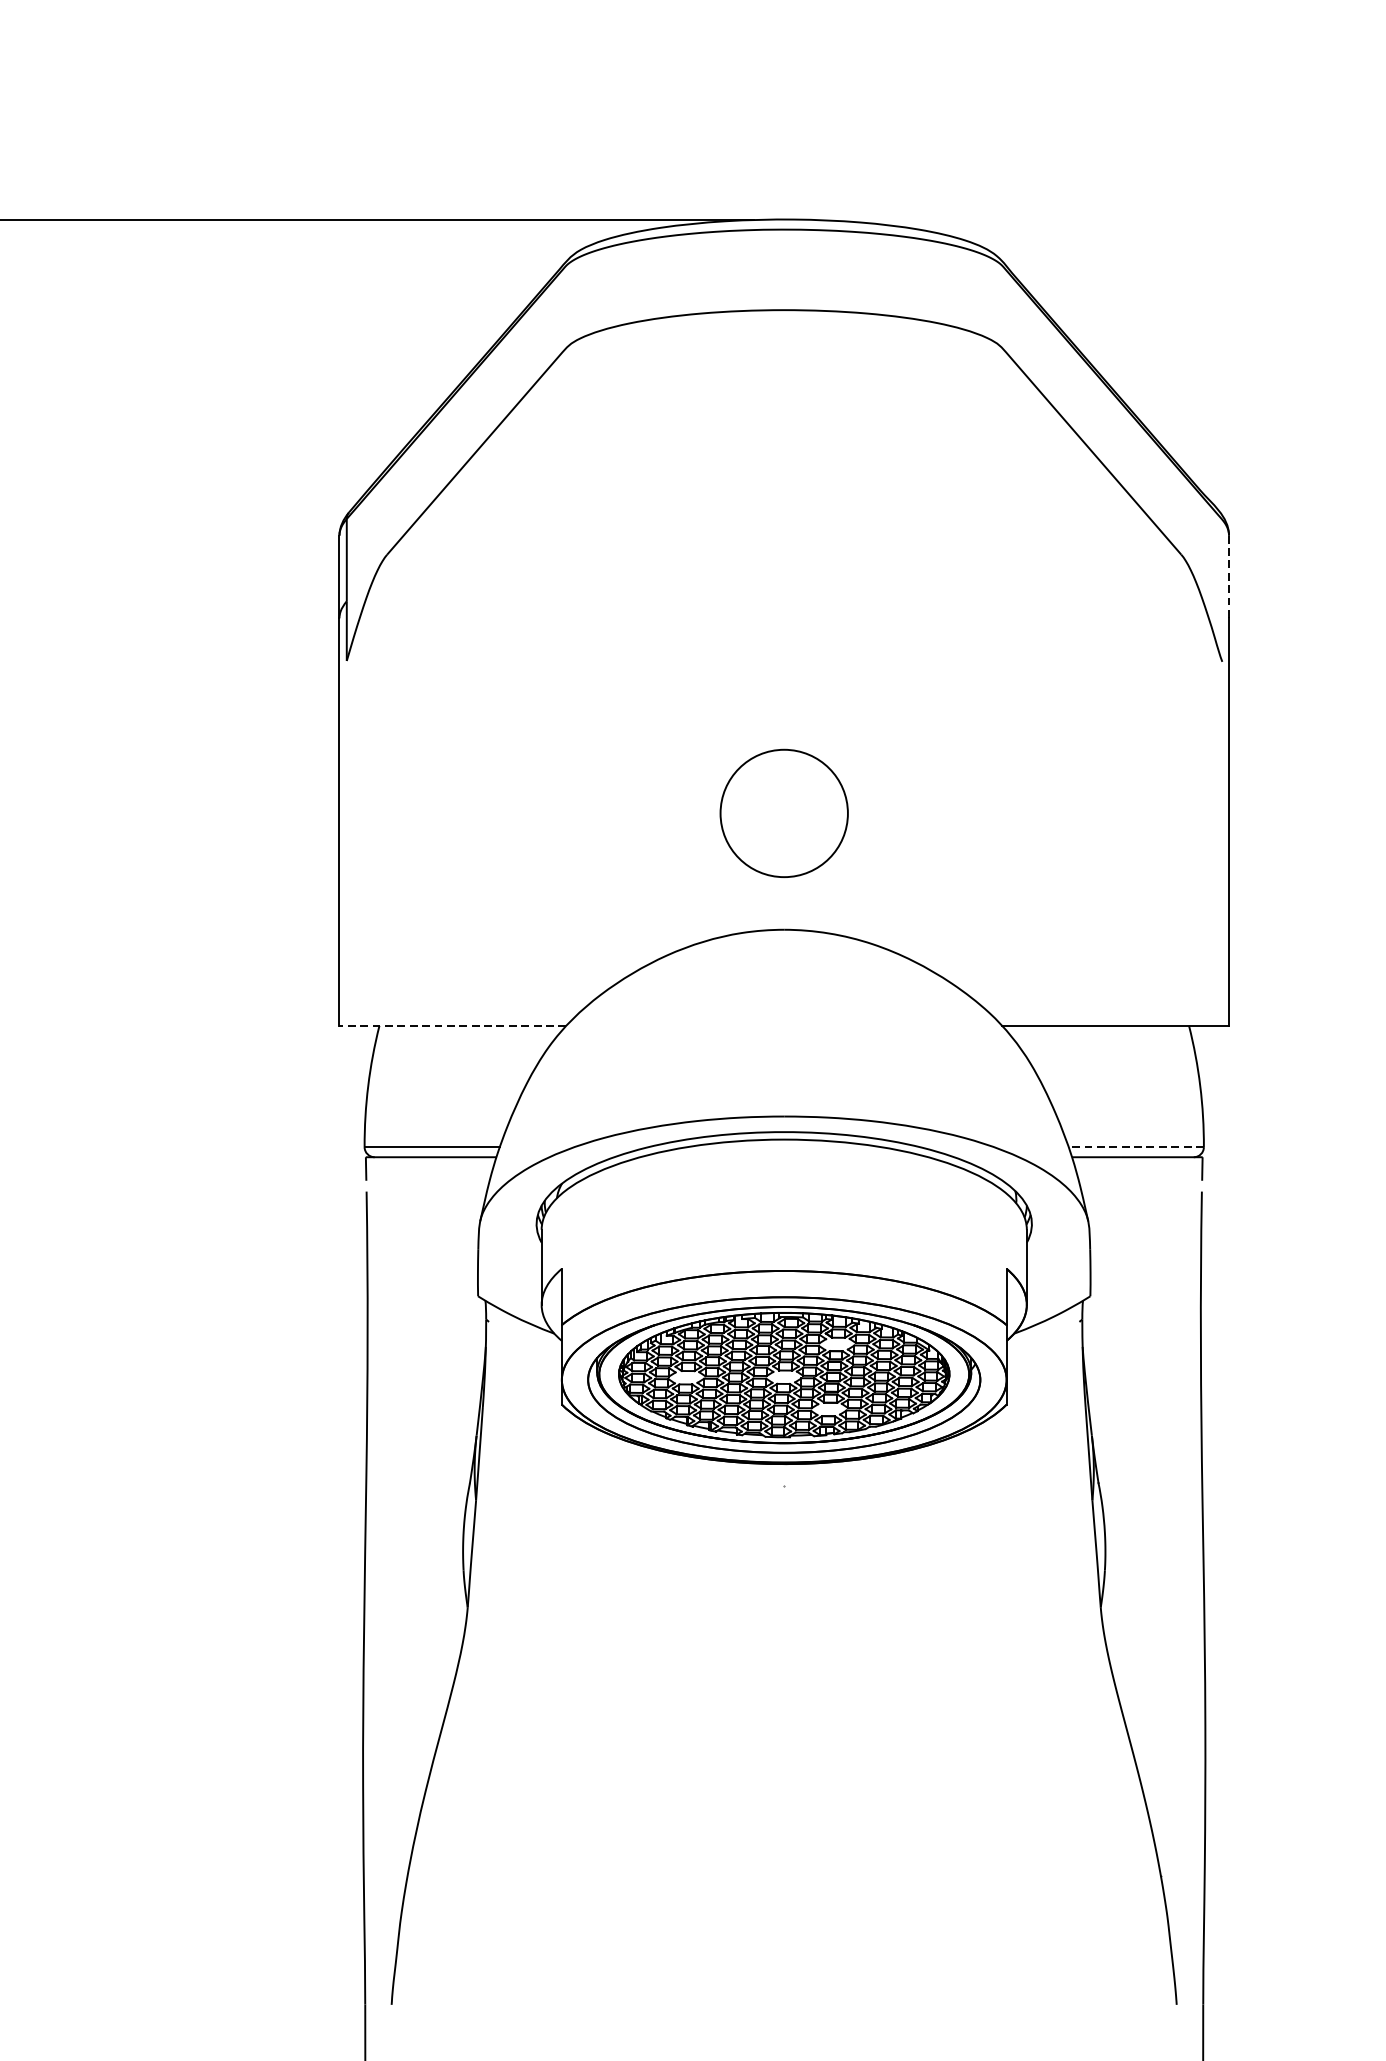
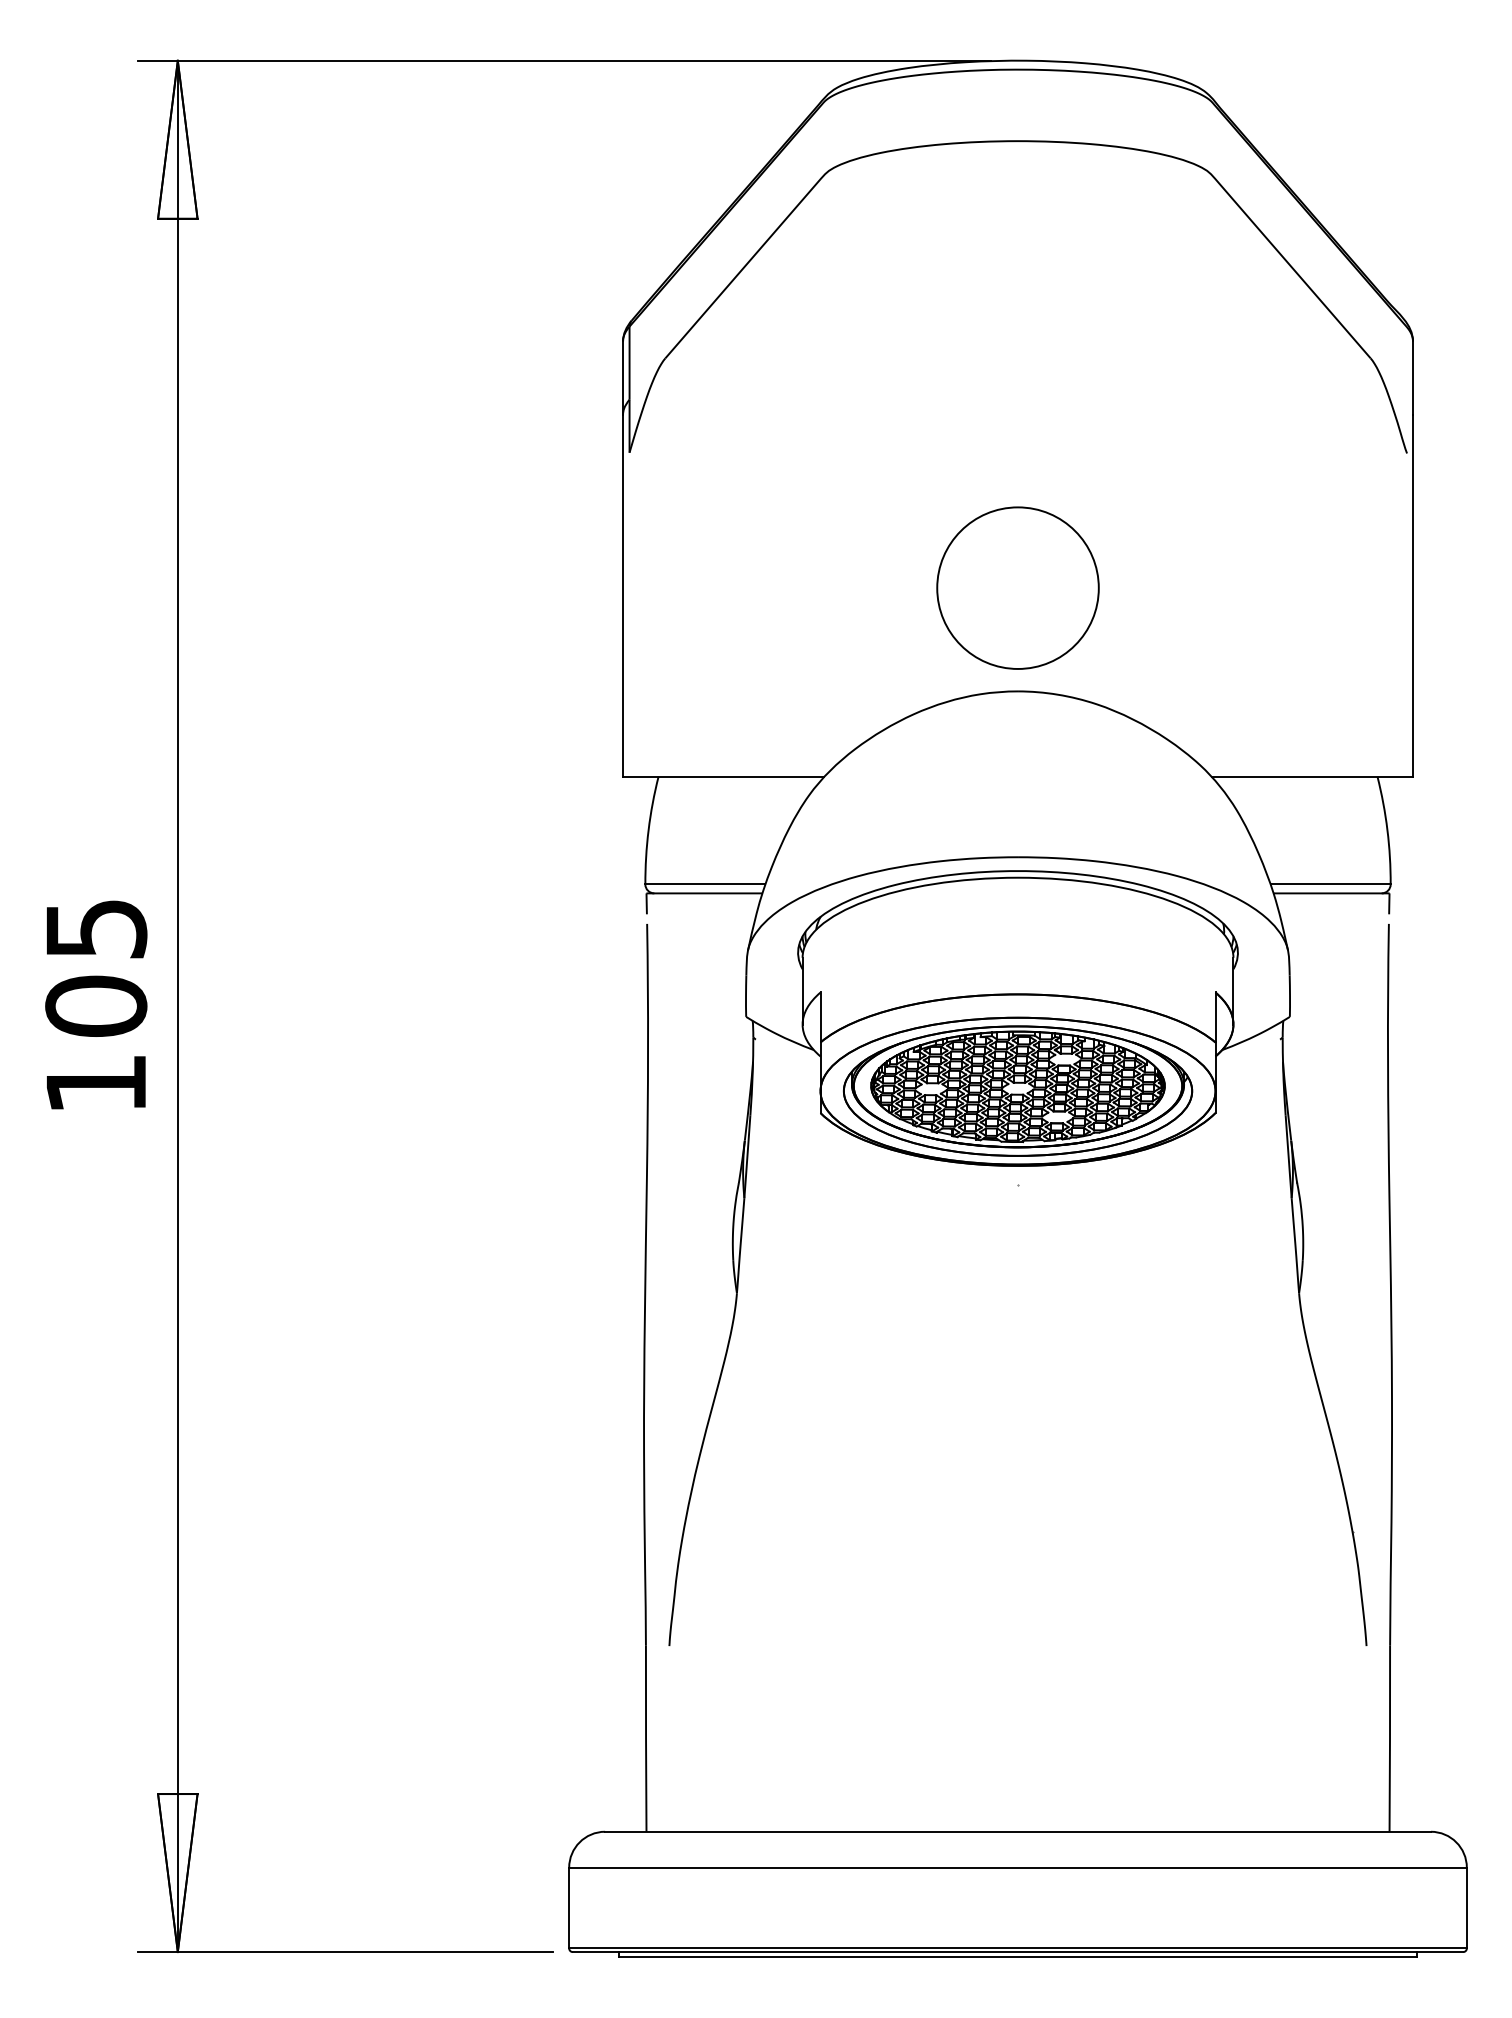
line: (1228, 577) -> (1412, 378), dashed -> solid
circle: (783, 812) -> (1017, 587), size x1.43
line: (452, 1025) -> (723, 776), dashed -> solid
line: (1136, 1147) -> (1330, 884), dashed -> solid

